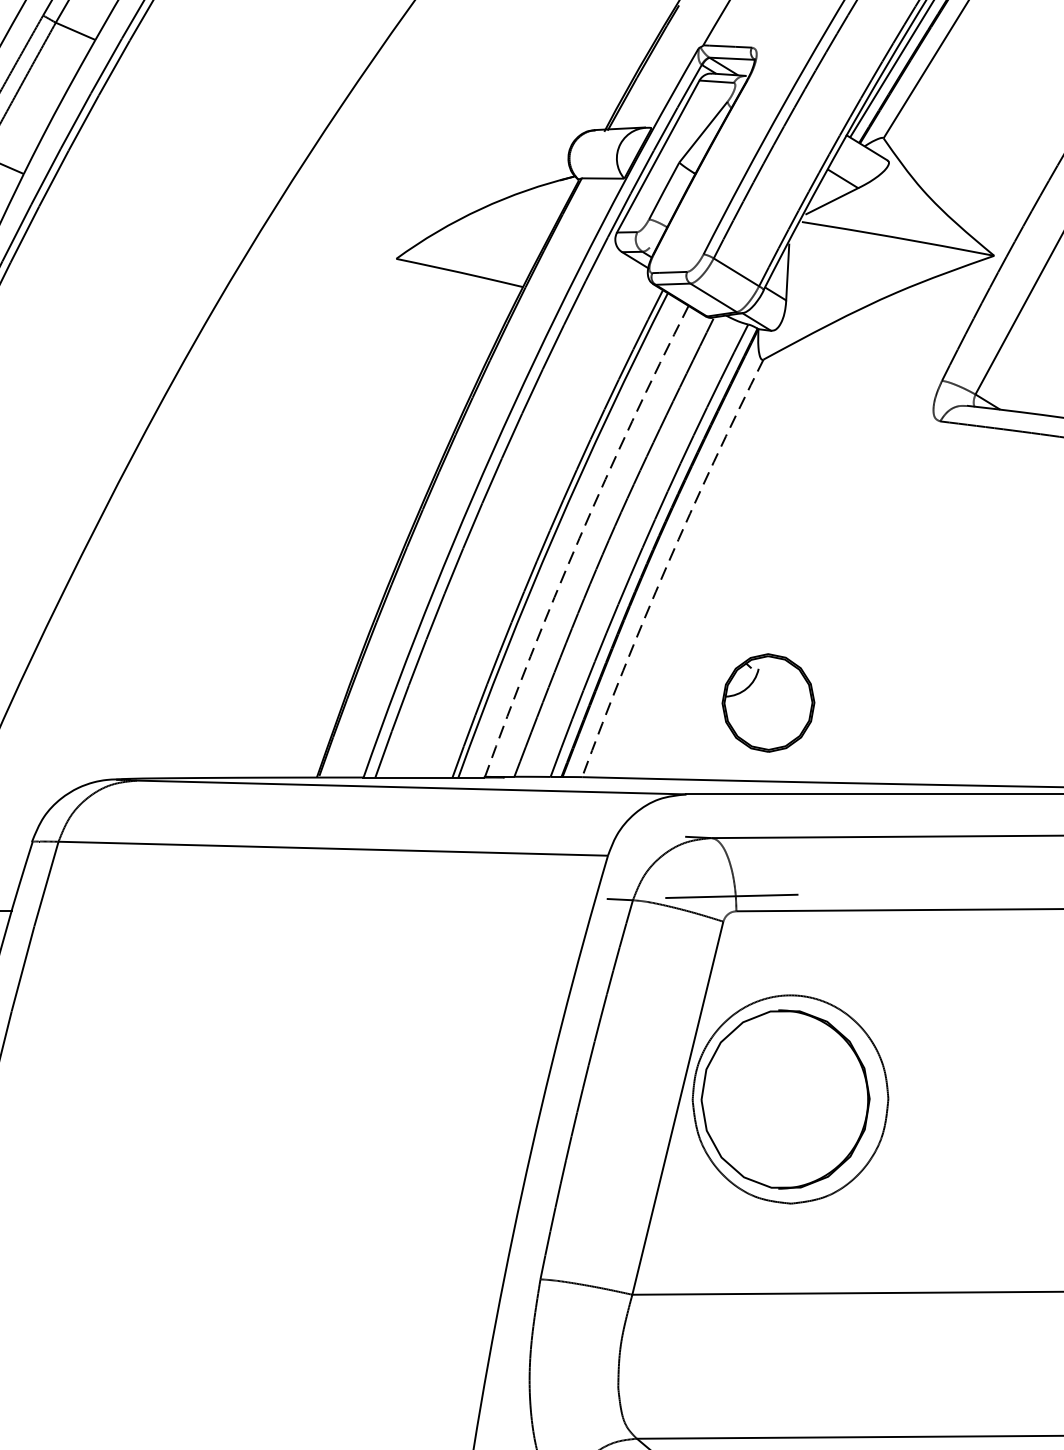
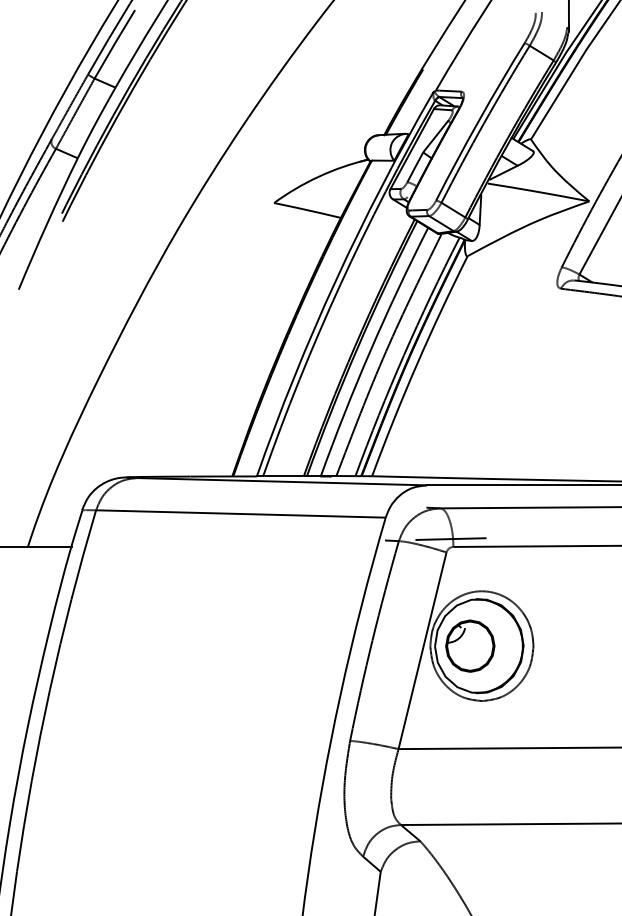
arc: (579, 538) -> (370, 350), dashed -> solid
arc: (666, 565) -> (416, 364), dashed -> solid
part: (768, 701) -> (470, 645), moved

